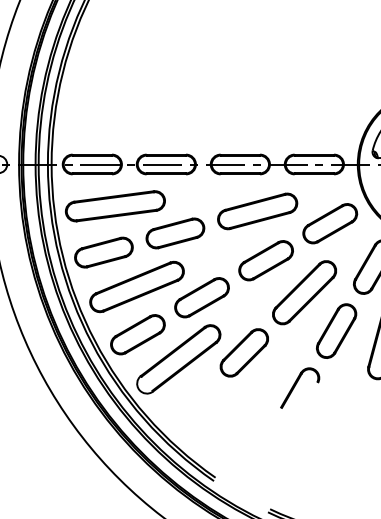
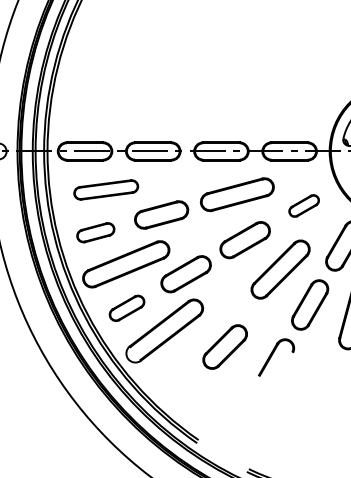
part: (114, 205) -> (105, 189), size x0.7
part: (329, 223) -> (303, 205), size x0.6
part: (103, 252) -> (95, 232), size x0.7
part: (137, 334) -> (126, 308), size x0.7
part: (243, 352) -> (224, 346), moved

